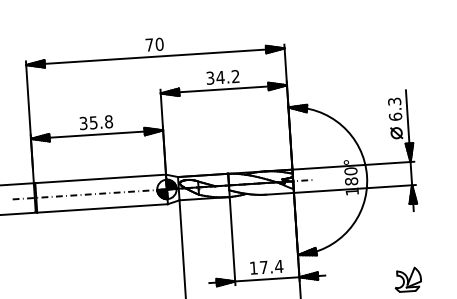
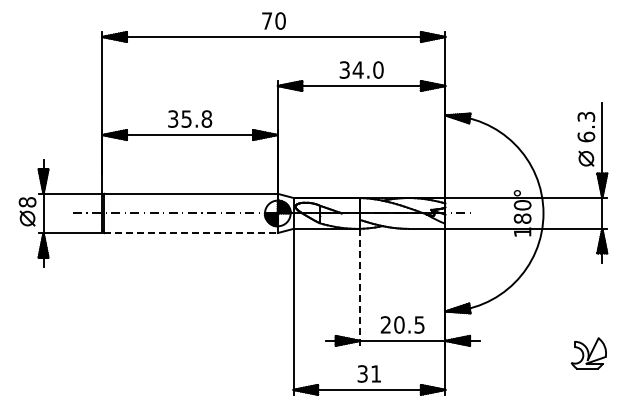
text: (235, 76) -> (378, 69), 34.2 -> 34.0
line: (102, 208) -> (191, 233), solid -> dashed
line: (232, 241) -> (360, 287), solid -> dashed
text: (266, 267) -> (402, 324), 17.4 -> 20.5

